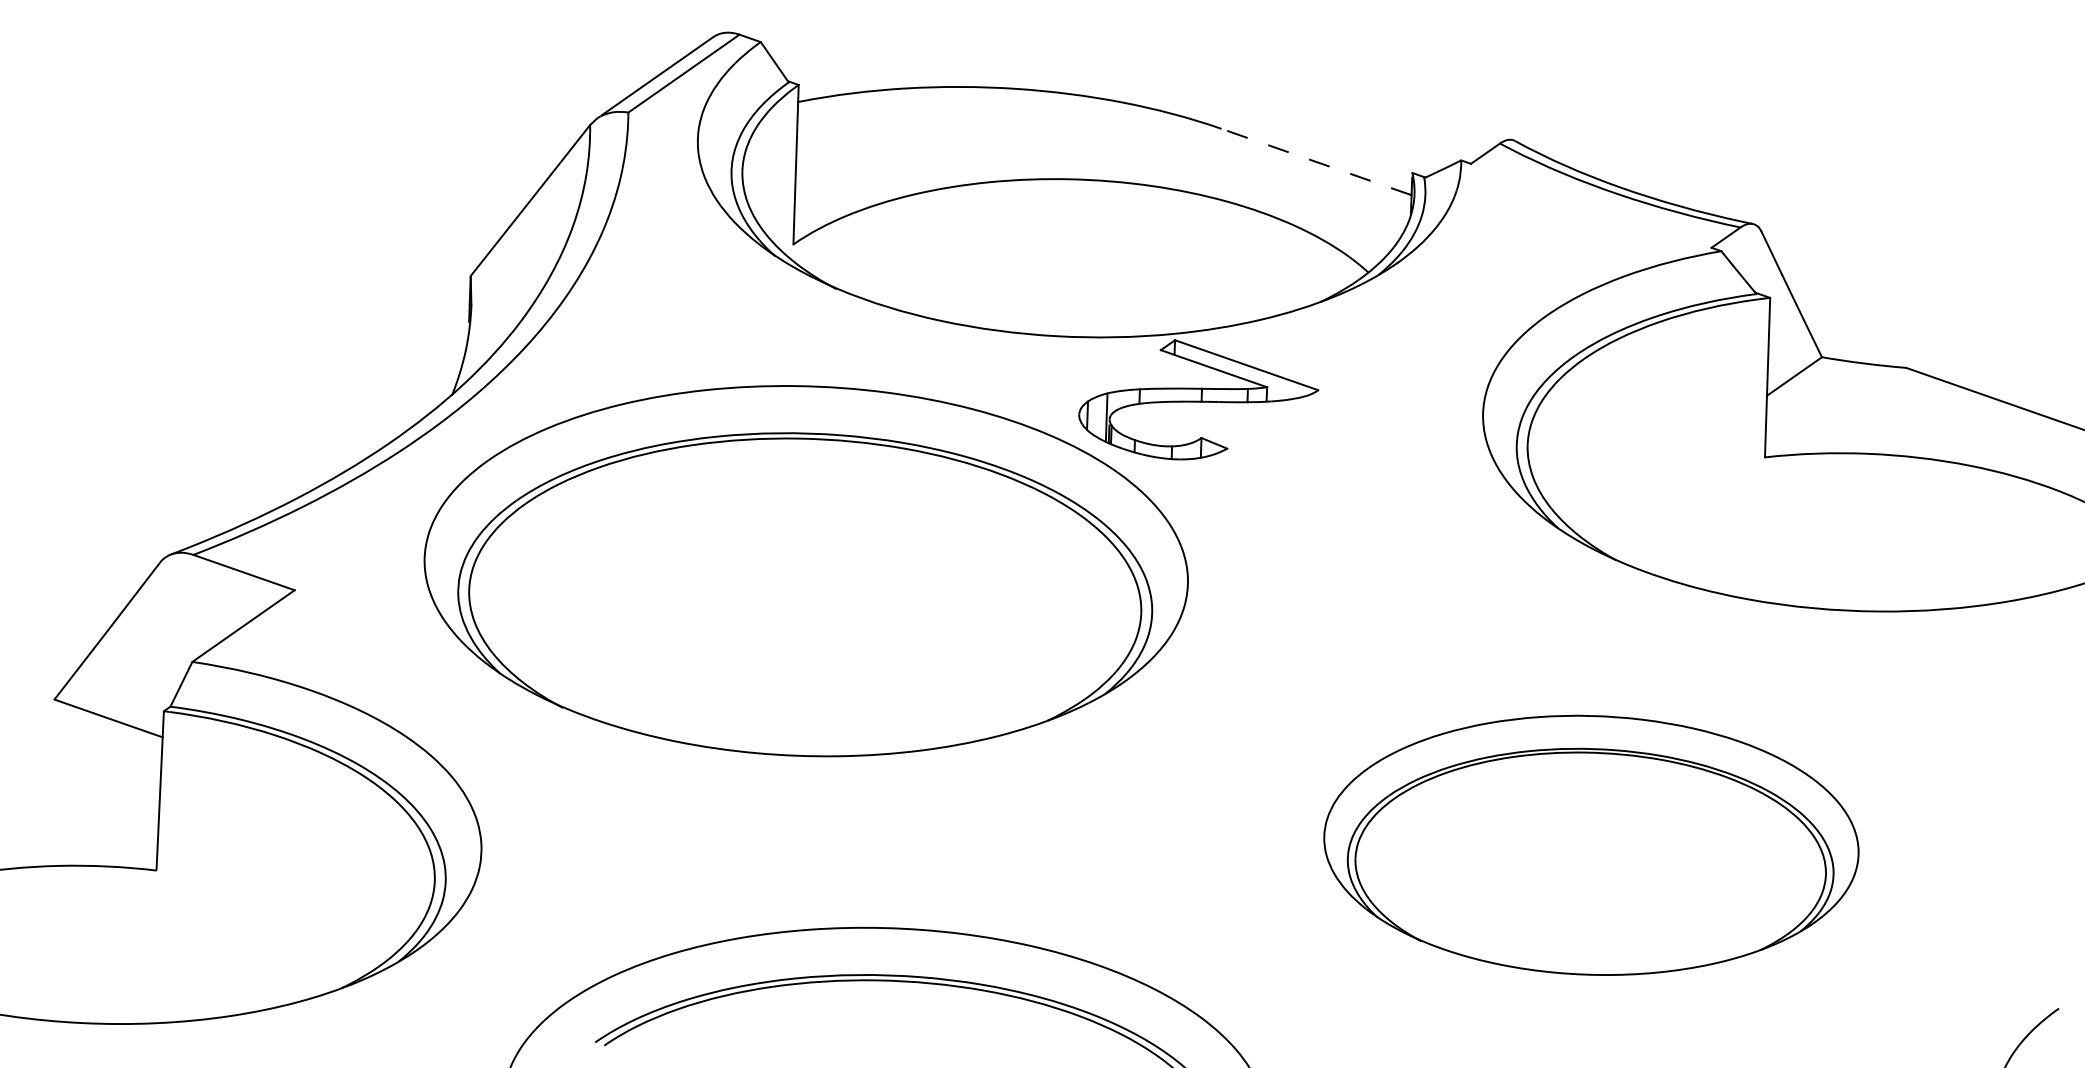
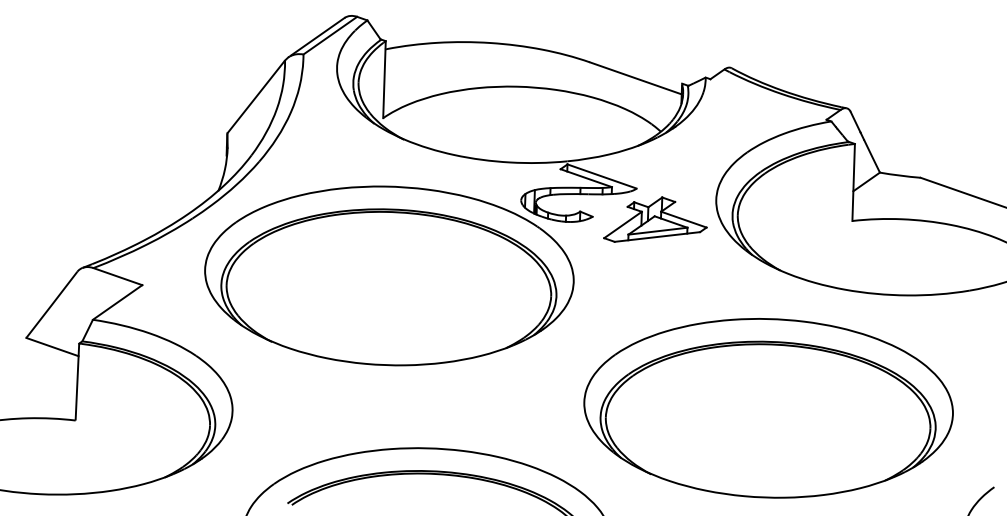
line: (1315, 162) -> (635, 78), dashed -> solid
part: (1357, 454) -> (655, 219), added
part: (1591, 845) -> (768, 408), size x1.43

